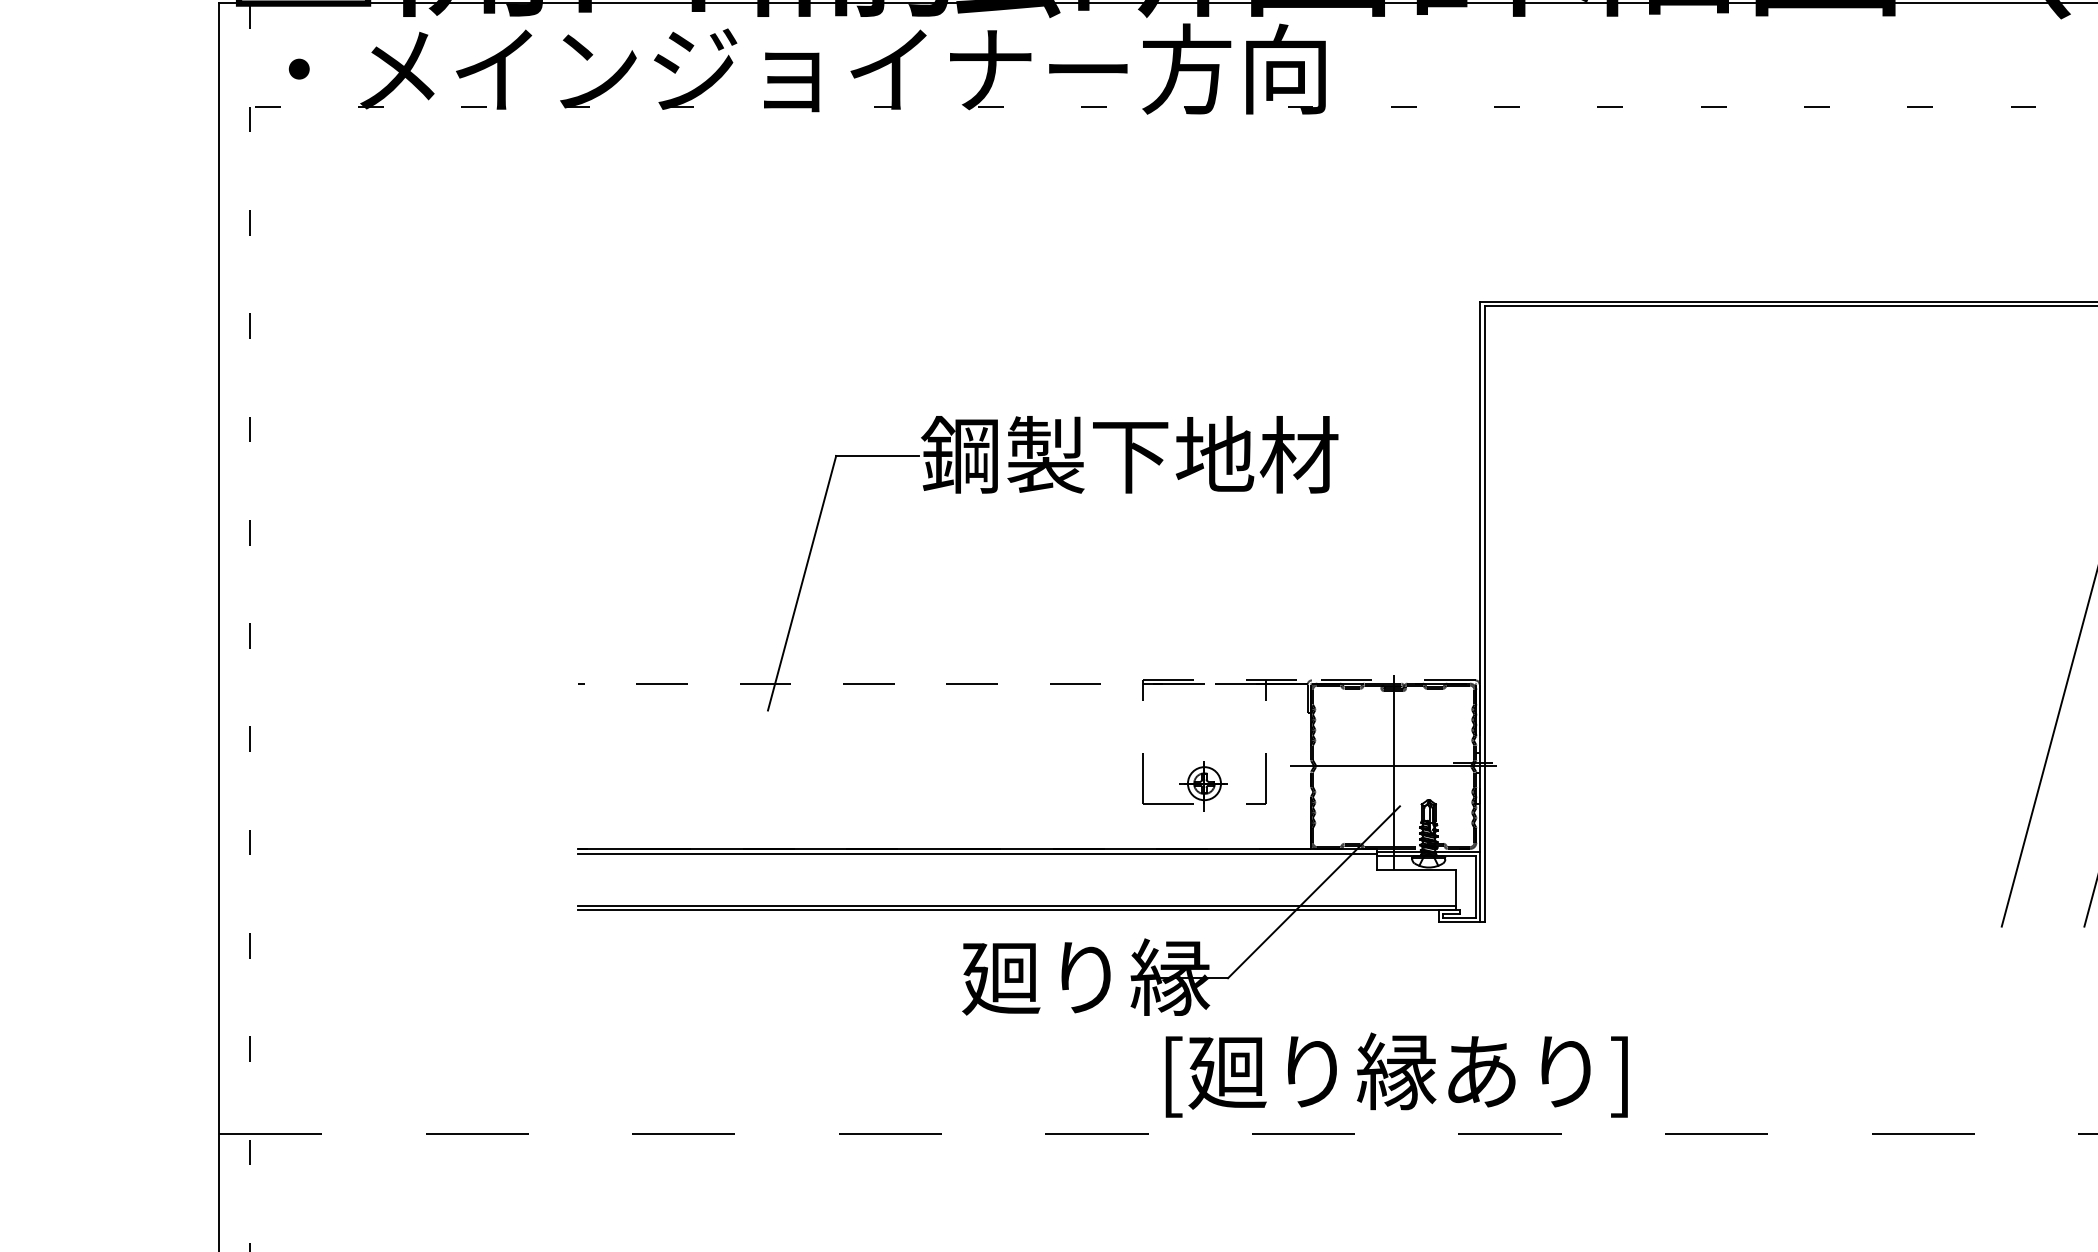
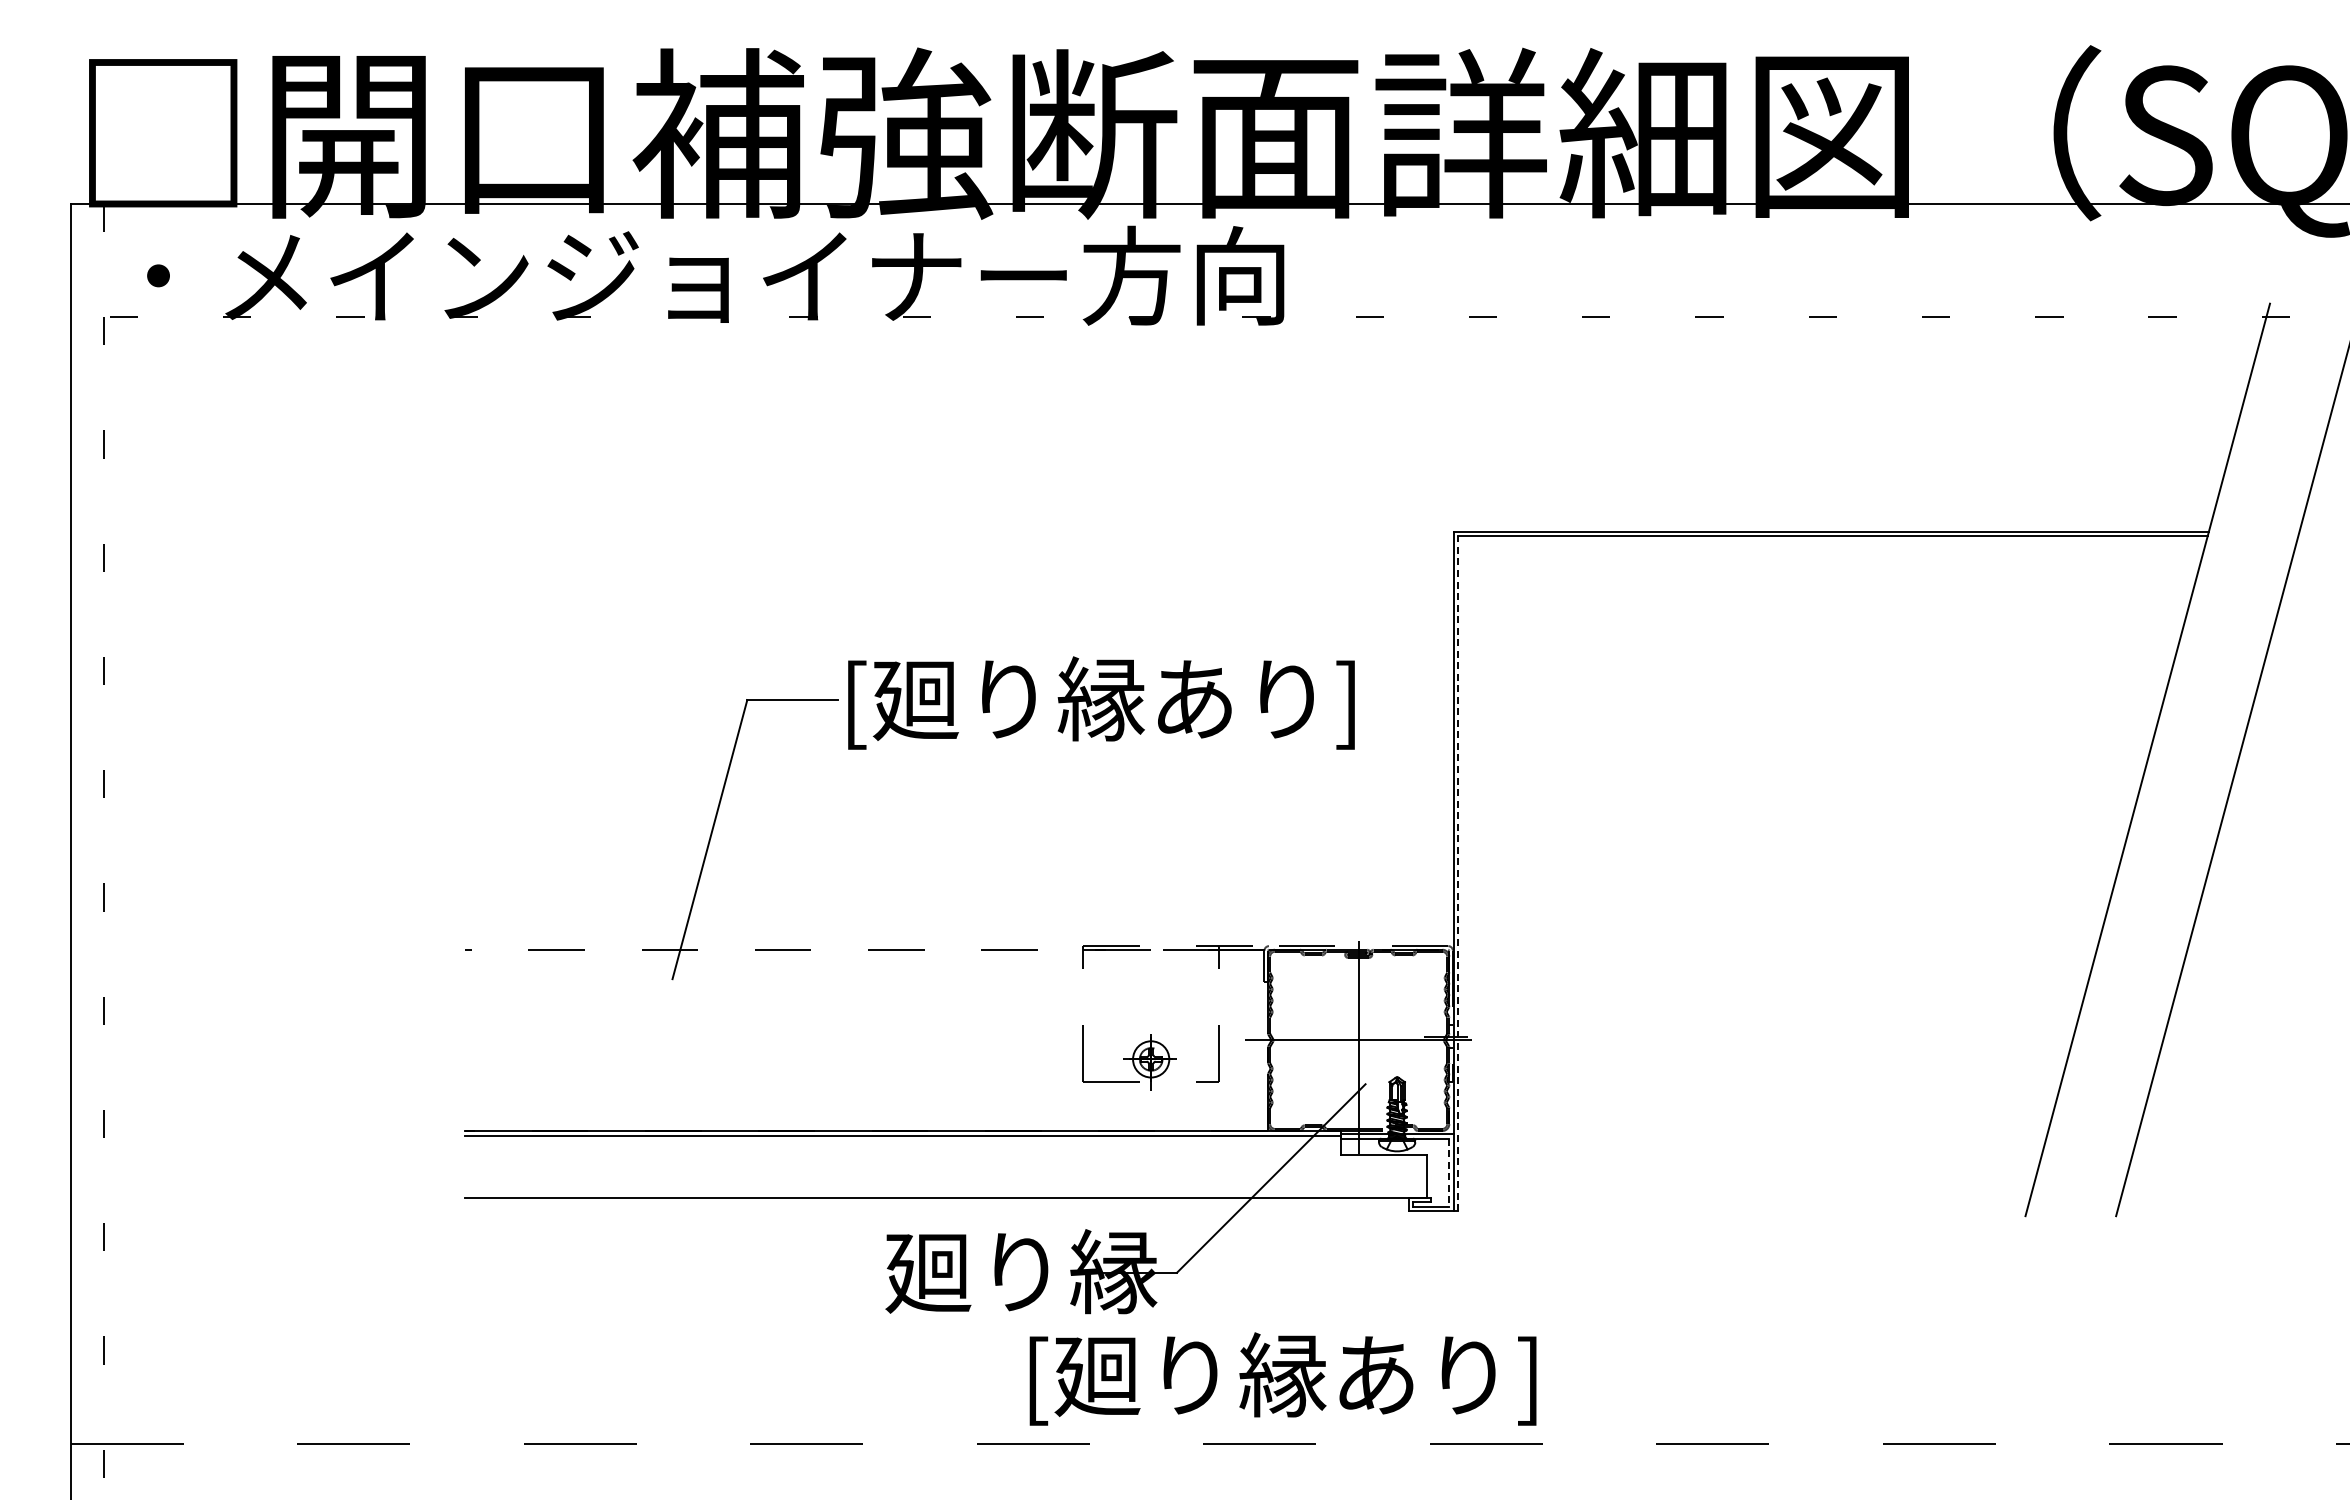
text: (1155, 458) -> (1097, 702), 鋼製下地材 -> [廻り縁あり]
line: (1484, 614) -> (1458, 873), solid -> dashed
line: (1476, 886) -> (1449, 1172), solid -> dashed
line: (1016, 905) -> (945, 1193), removed
text: (1396, 1074) -> (1282, 1378), moved

